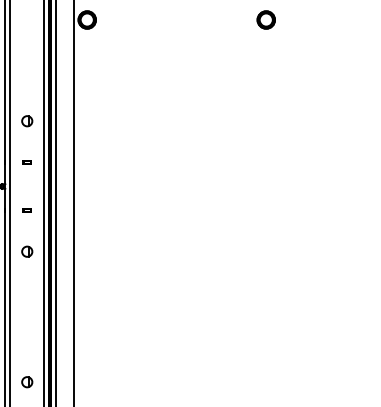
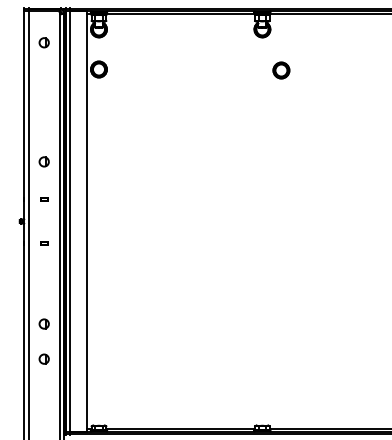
circle: (266, 19) -> (281, 70), moved
part: (26, 251) -> (43, 323), moved
part: (26, 381) -> (43, 358), moved

